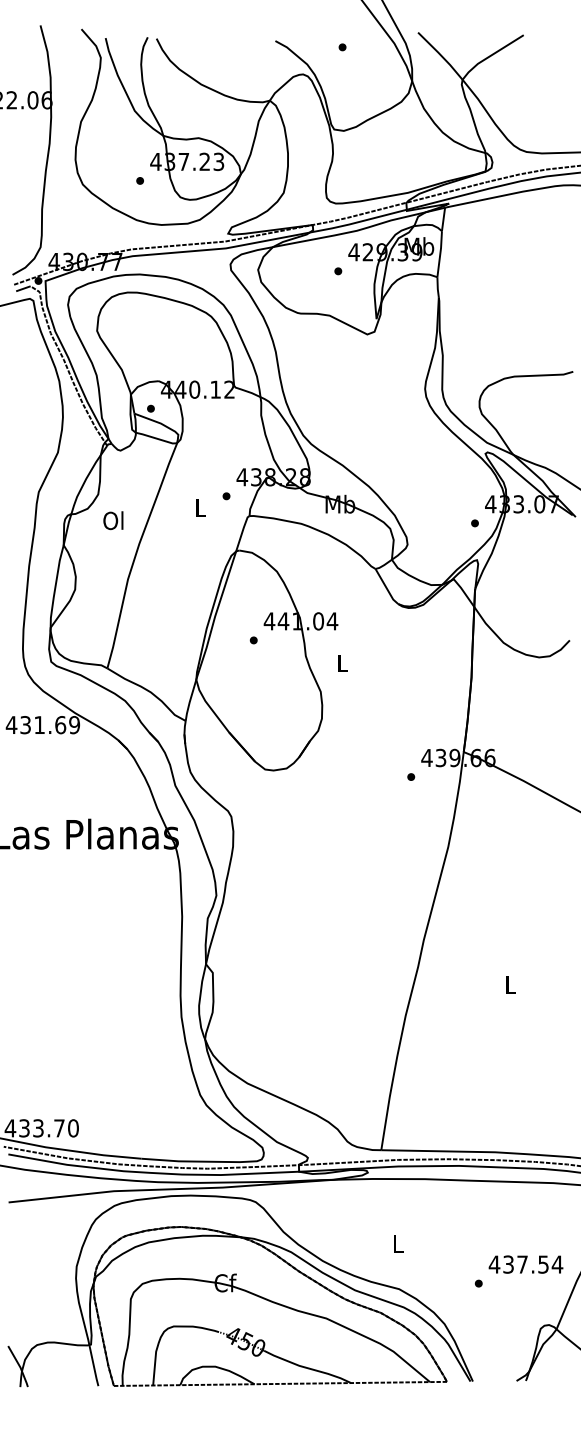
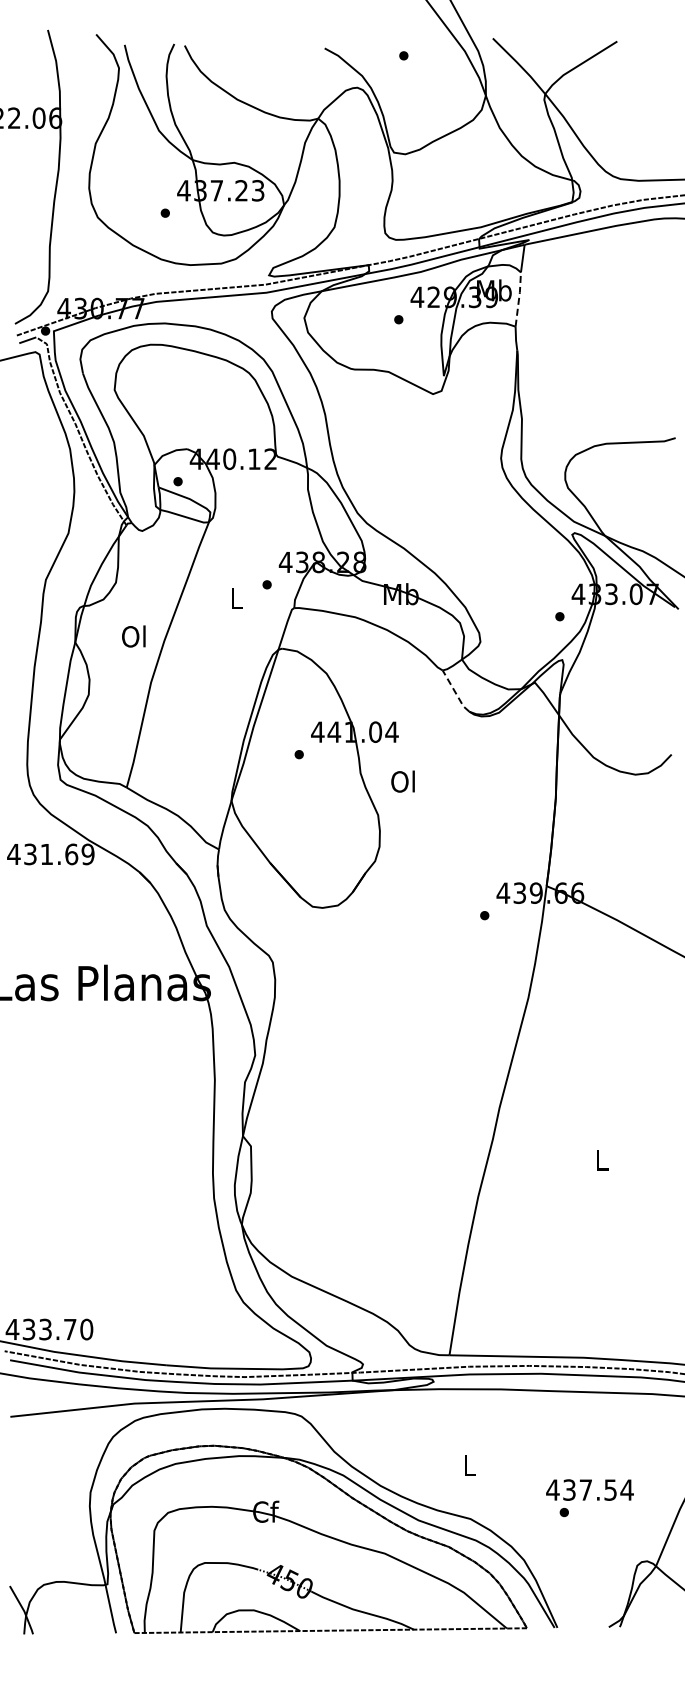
line: (440, 254) -> (519, 299), solid -> dashed
text: (113, 520) -> (133, 636), moved
line: (386, 586) -> (455, 691), solid -> dashed
text: (341, 663) -> (402, 781), L -> Ol
text: (525, 1264) -> (589, 1489), moved

